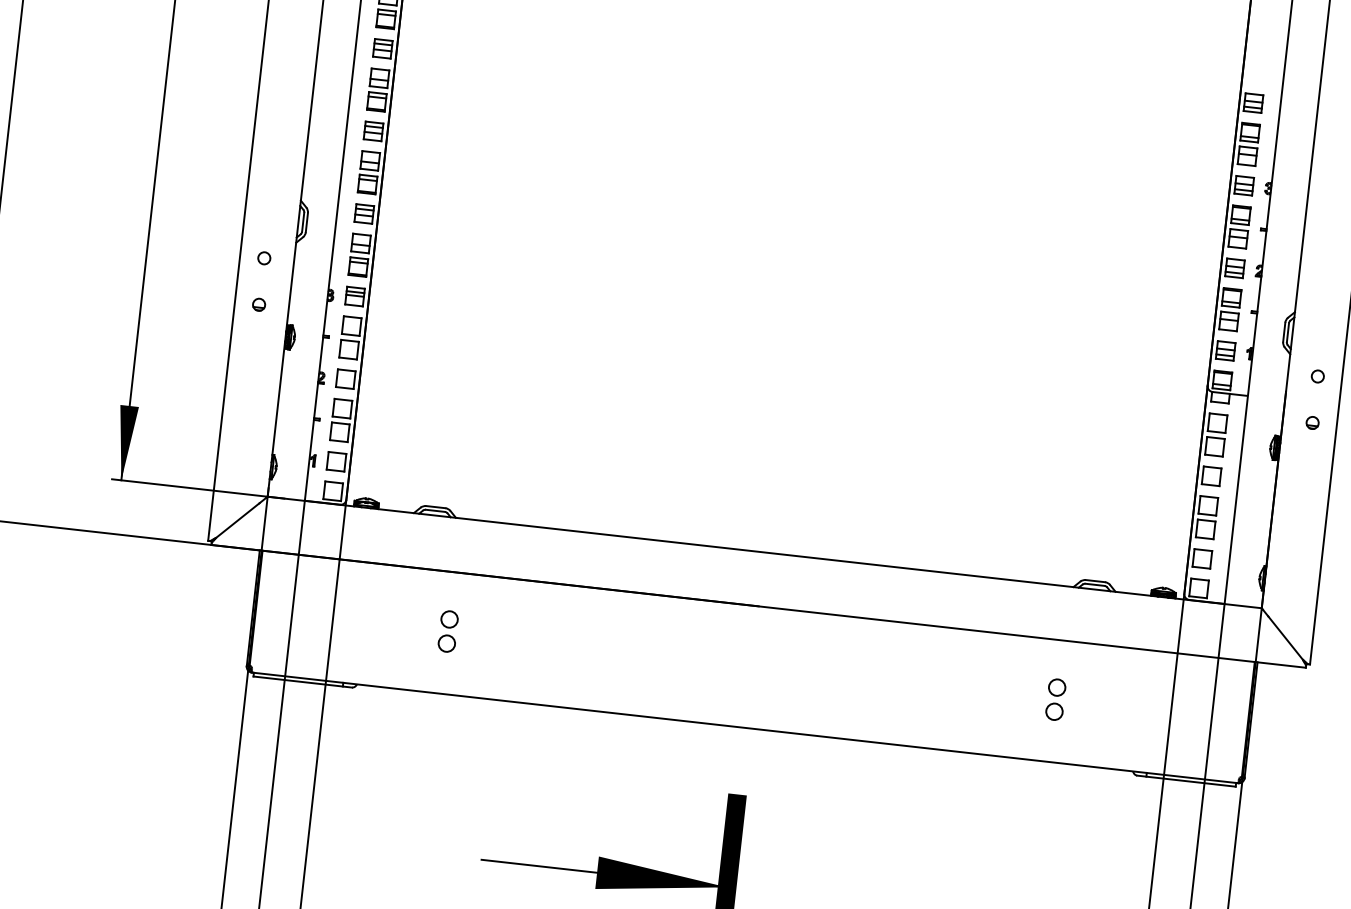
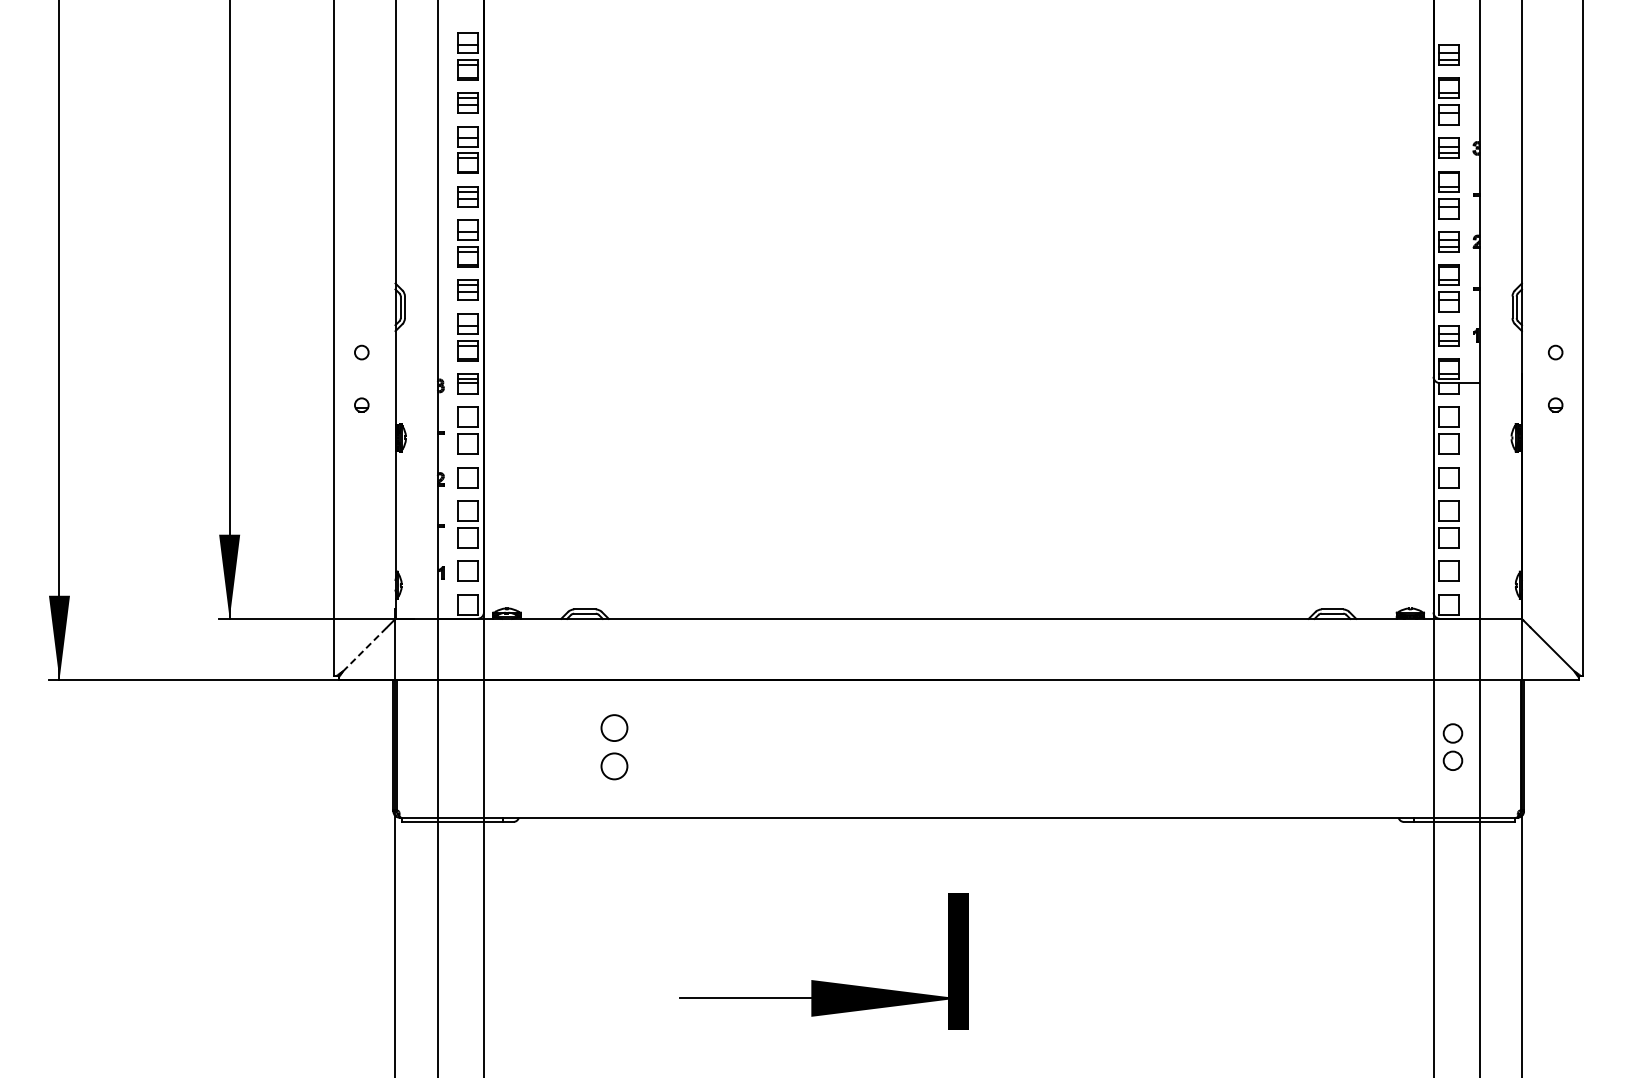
line: (238, 520) -> (365, 649), solid -> dashed
part: (448, 630) -> (614, 746), size x1.4
part: (1055, 699) -> (1452, 746), moved

